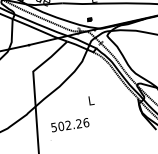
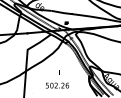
text: (70, 124) -> (57, 85), moved

